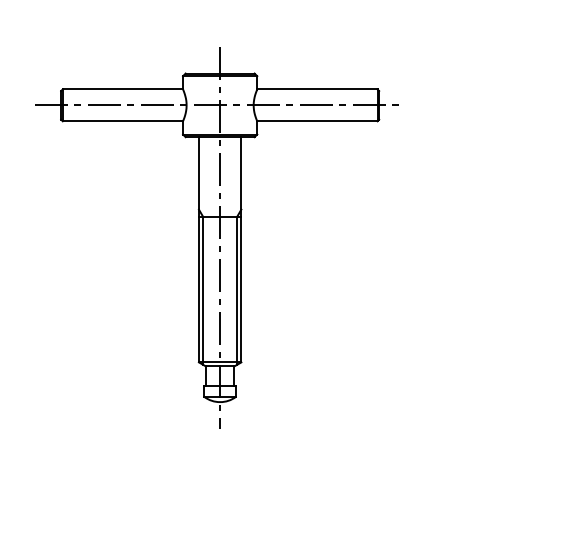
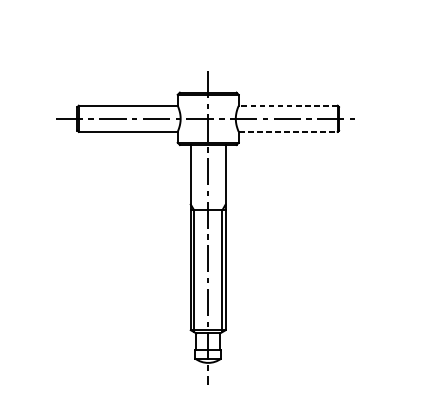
line: (316, 89) -> (287, 105), solid -> dashed
line: (317, 121) -> (288, 132), solid -> dashed

